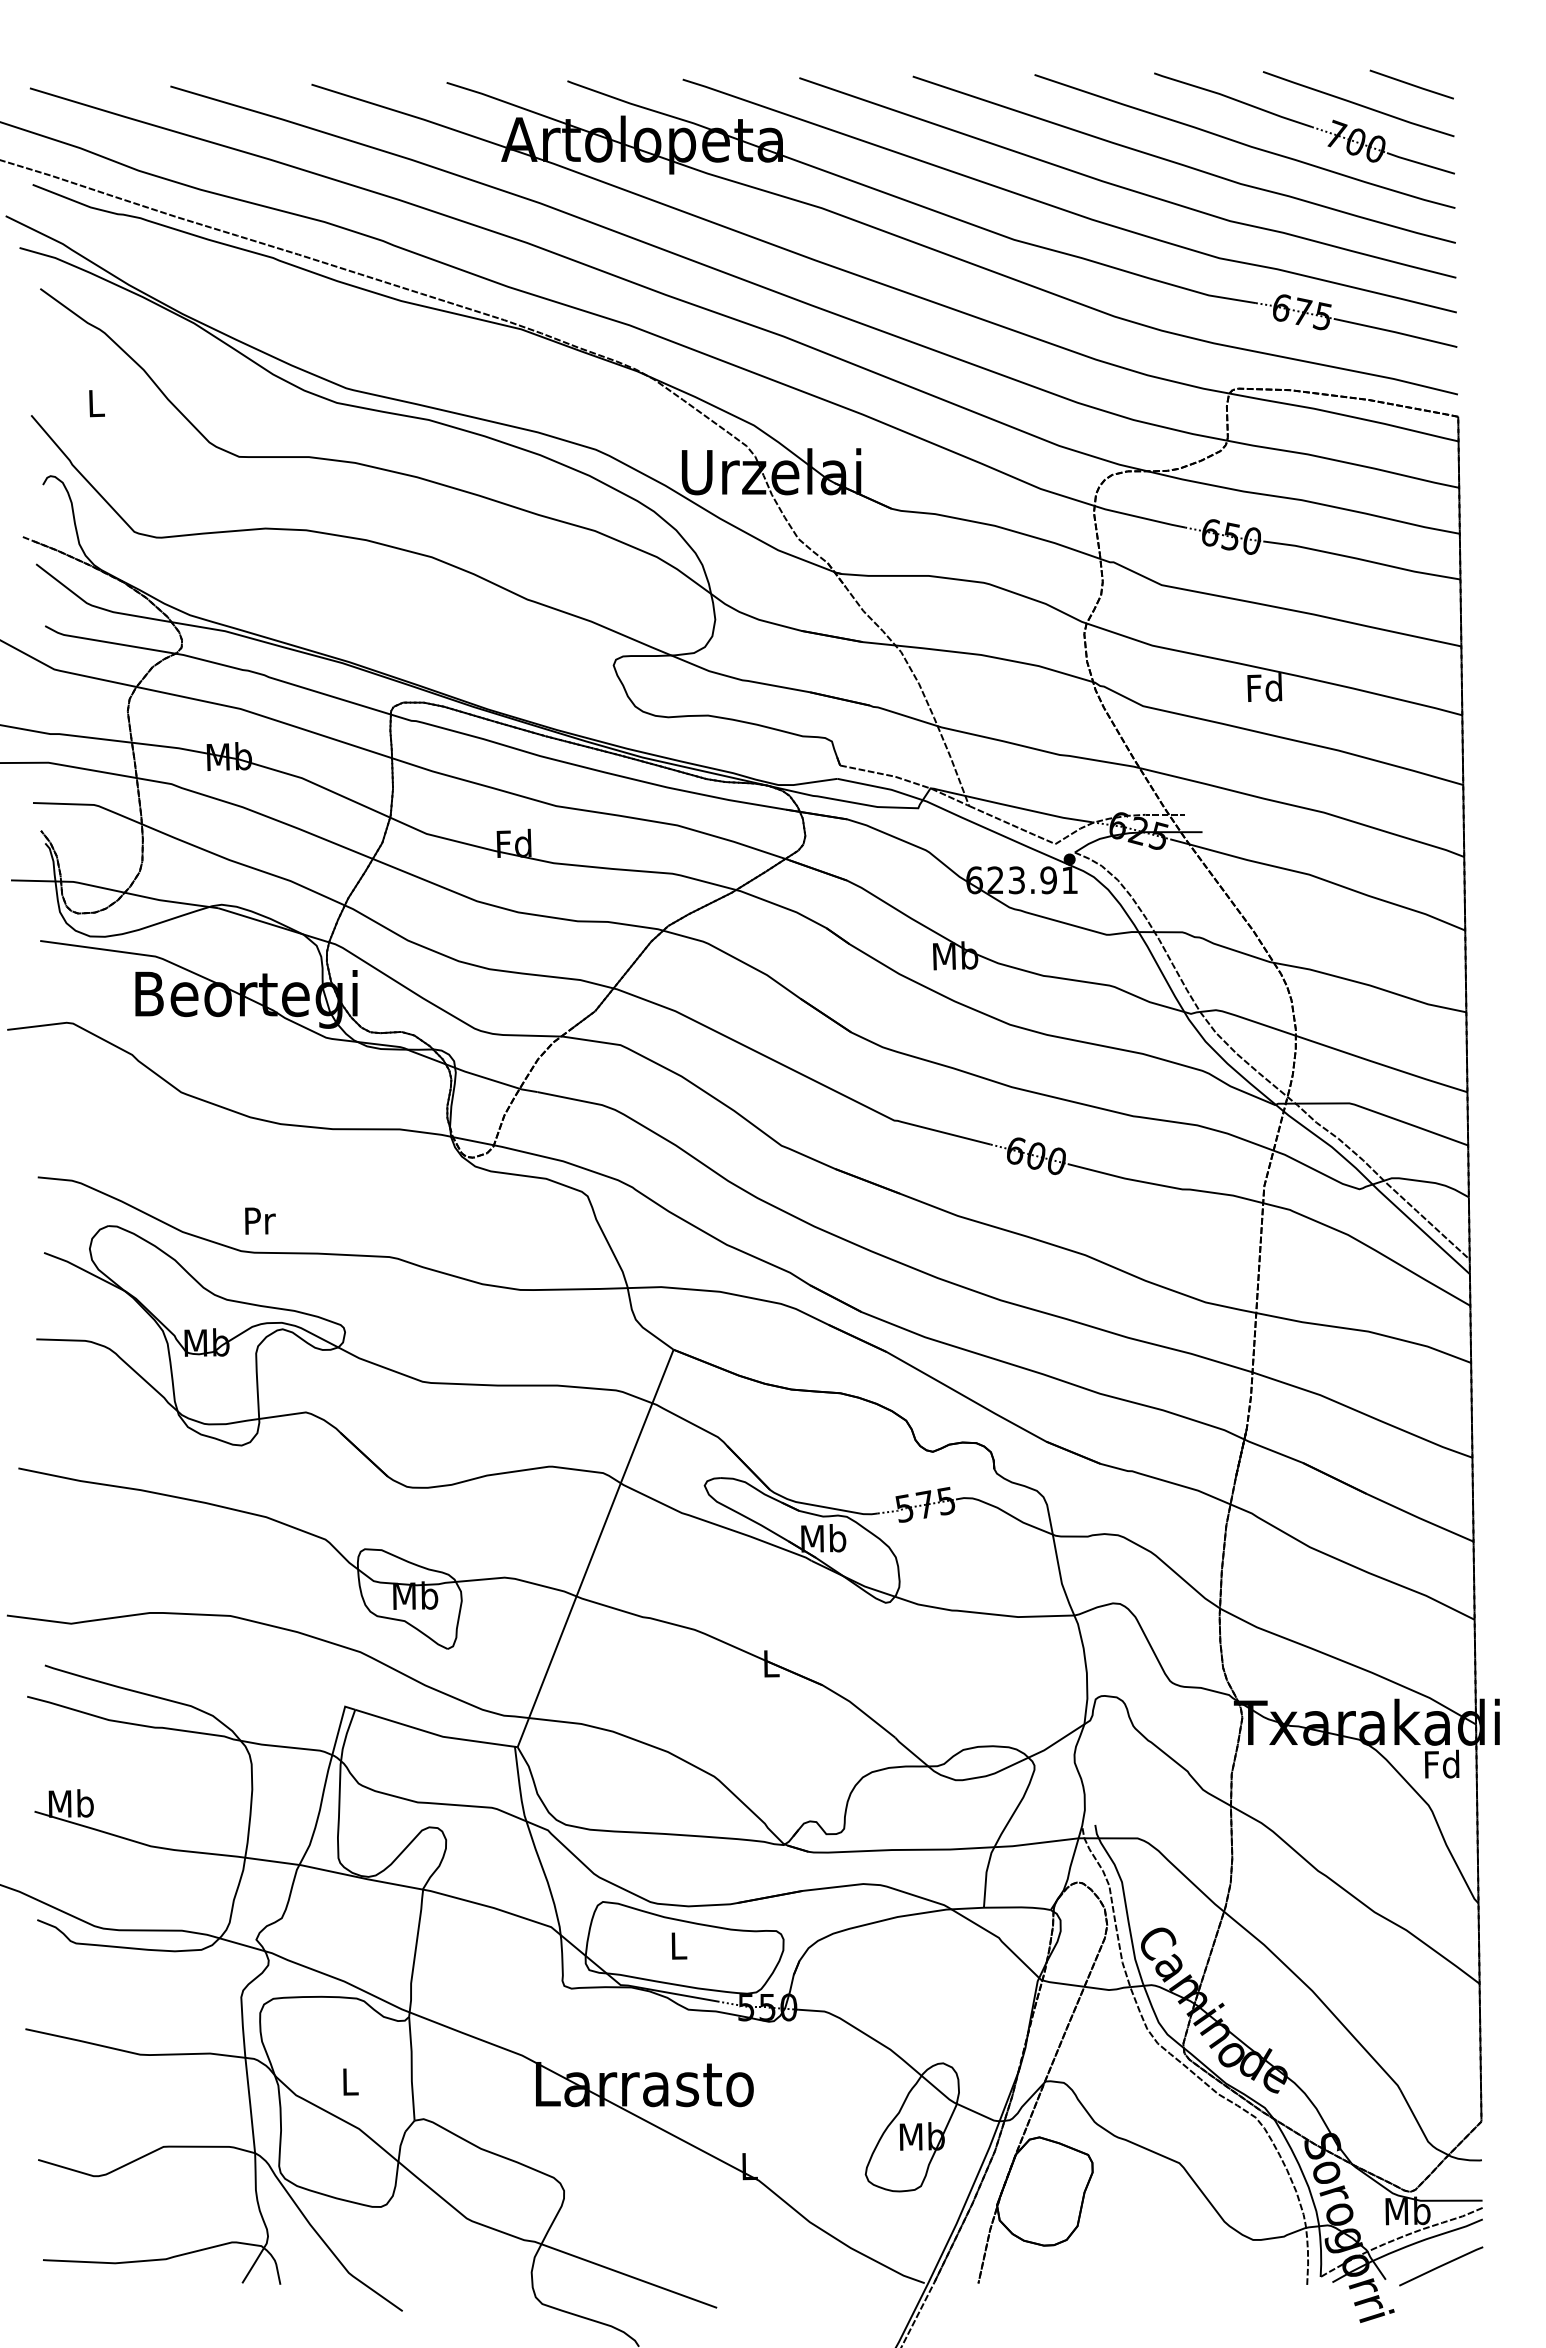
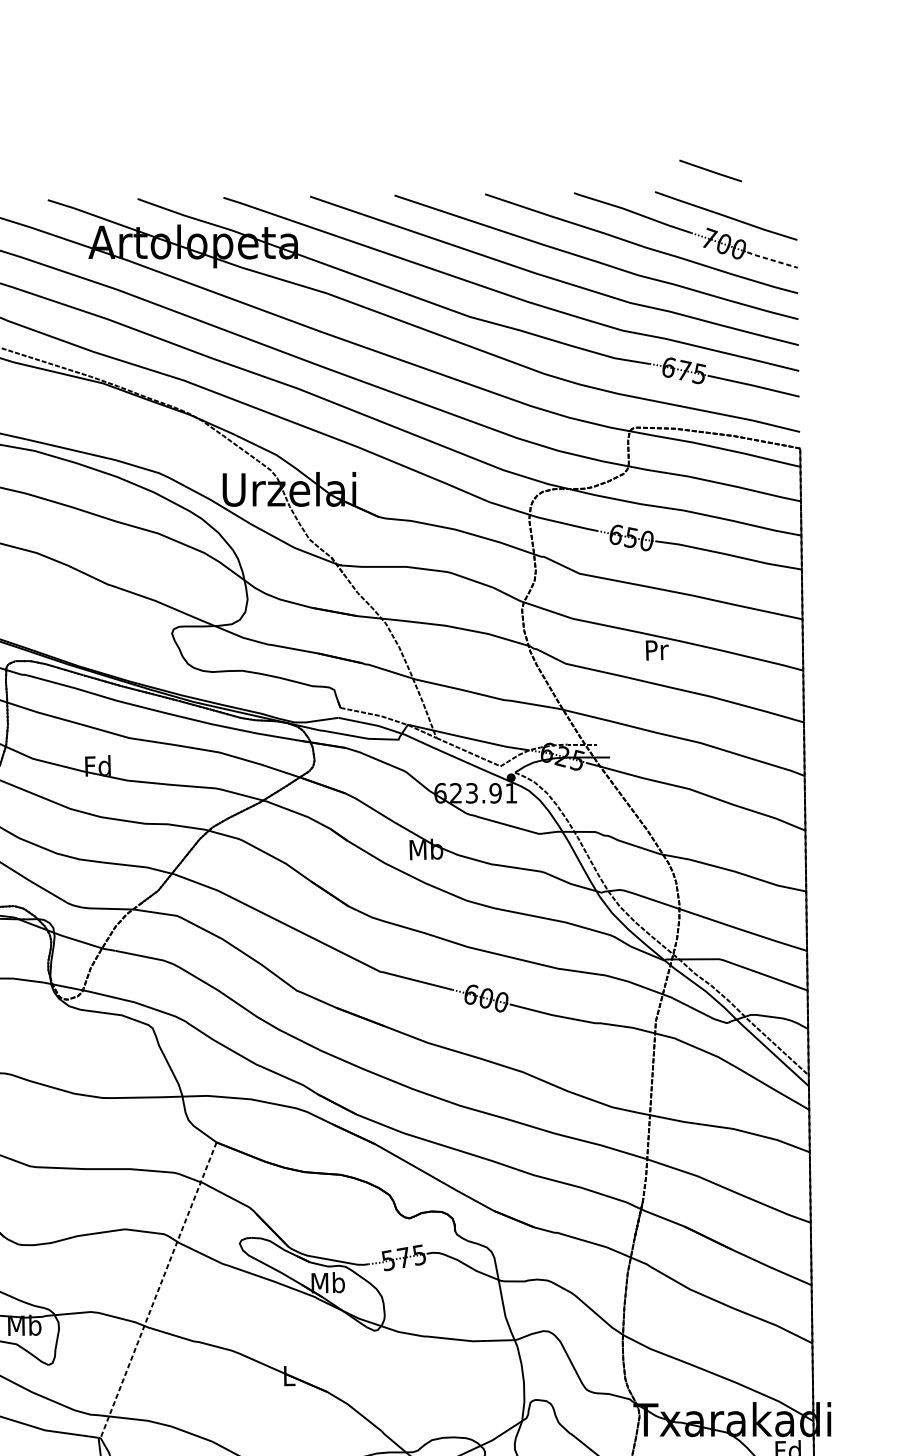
line: (1411, 84) -> (710, 170), moved
line: (1420, 163) -> (772, 260), solid -> dashed
text: (1264, 687) -> (656, 649), Fd -> Pr
line: (595, 1548) -> (158, 1290), solid -> dashed

